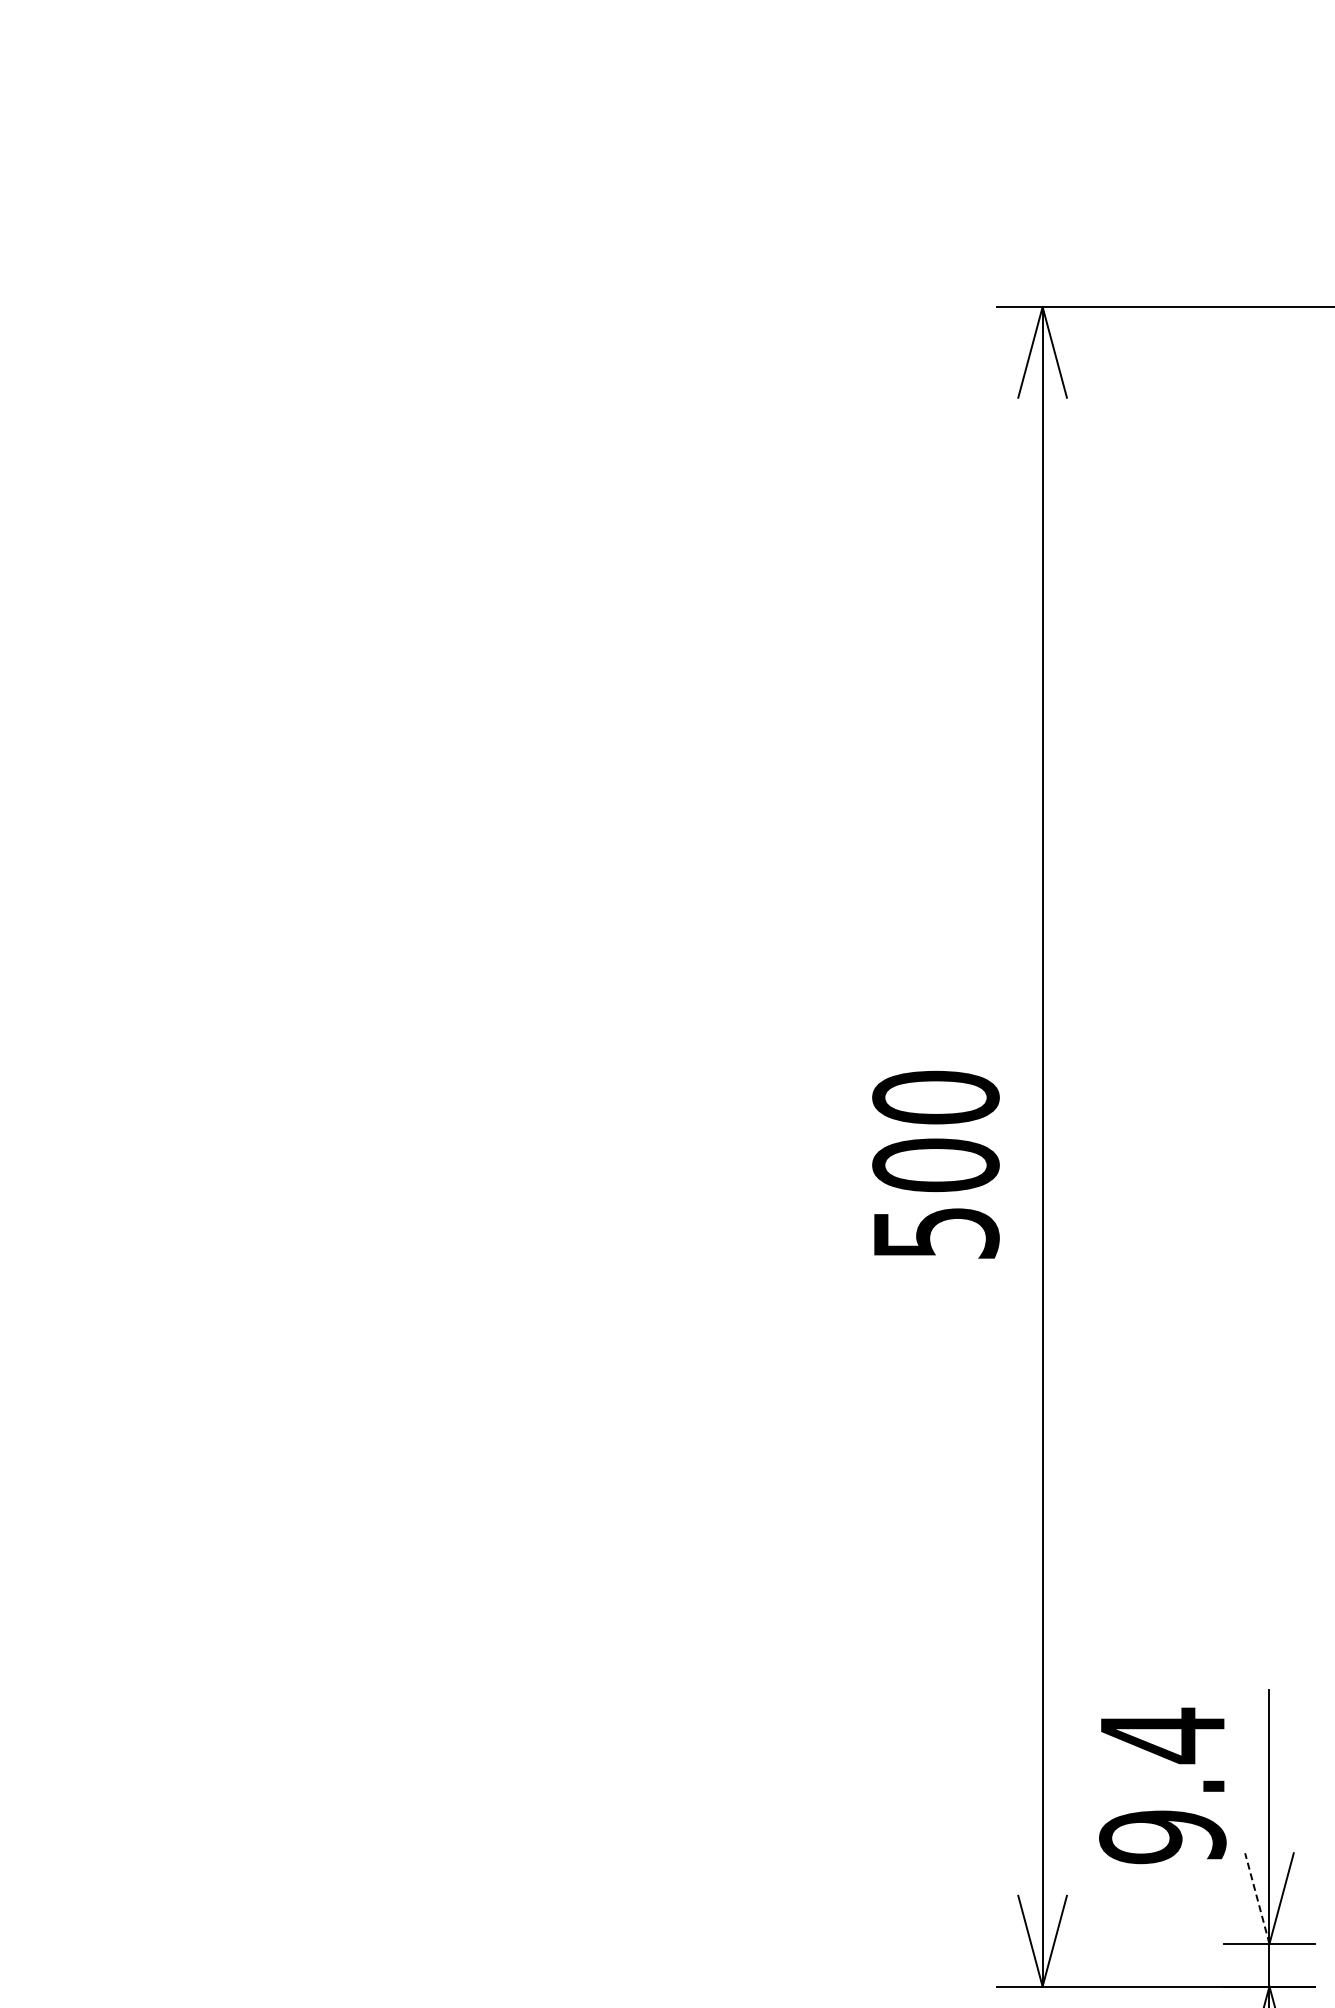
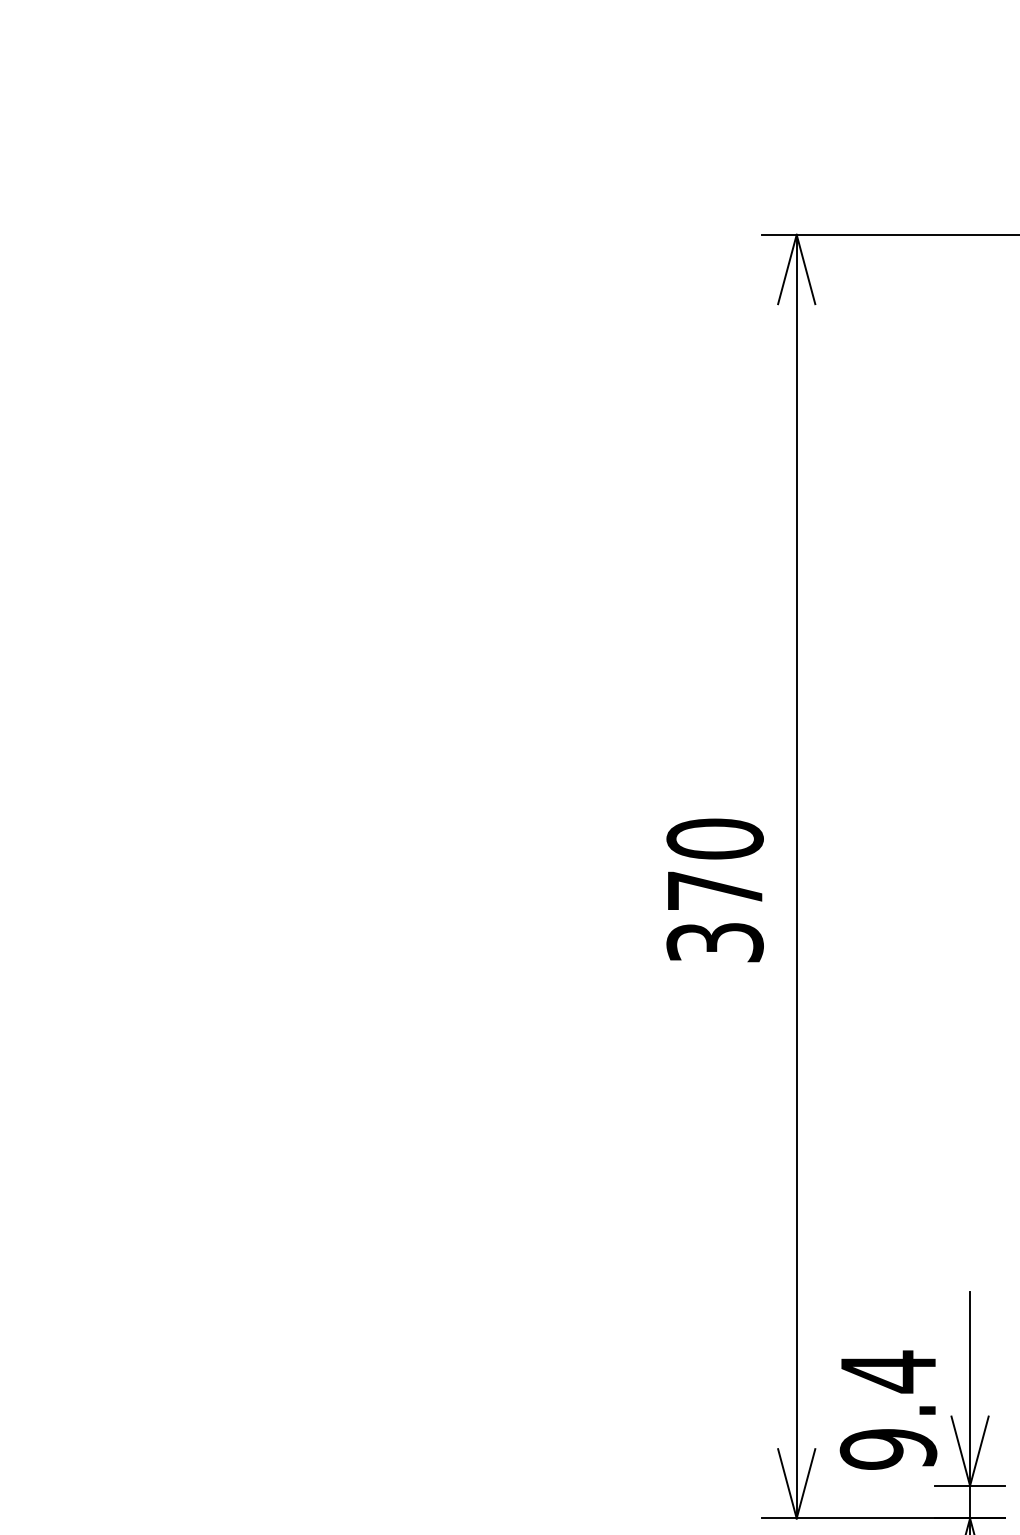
text: (935, 1198) -> (714, 916), 500 -> 370
text: (1162, 1785) -> (888, 1409), moved
line: (1257, 1898) -> (960, 1451), dashed -> solid

